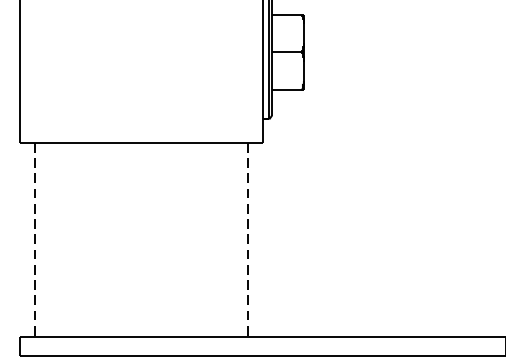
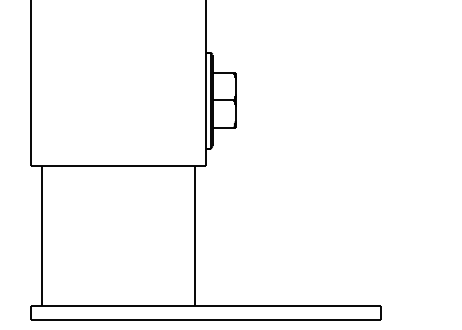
line: (34, 240) -> (41, 236), dashed -> solid
line: (248, 240) -> (195, 236), dashed -> solid

